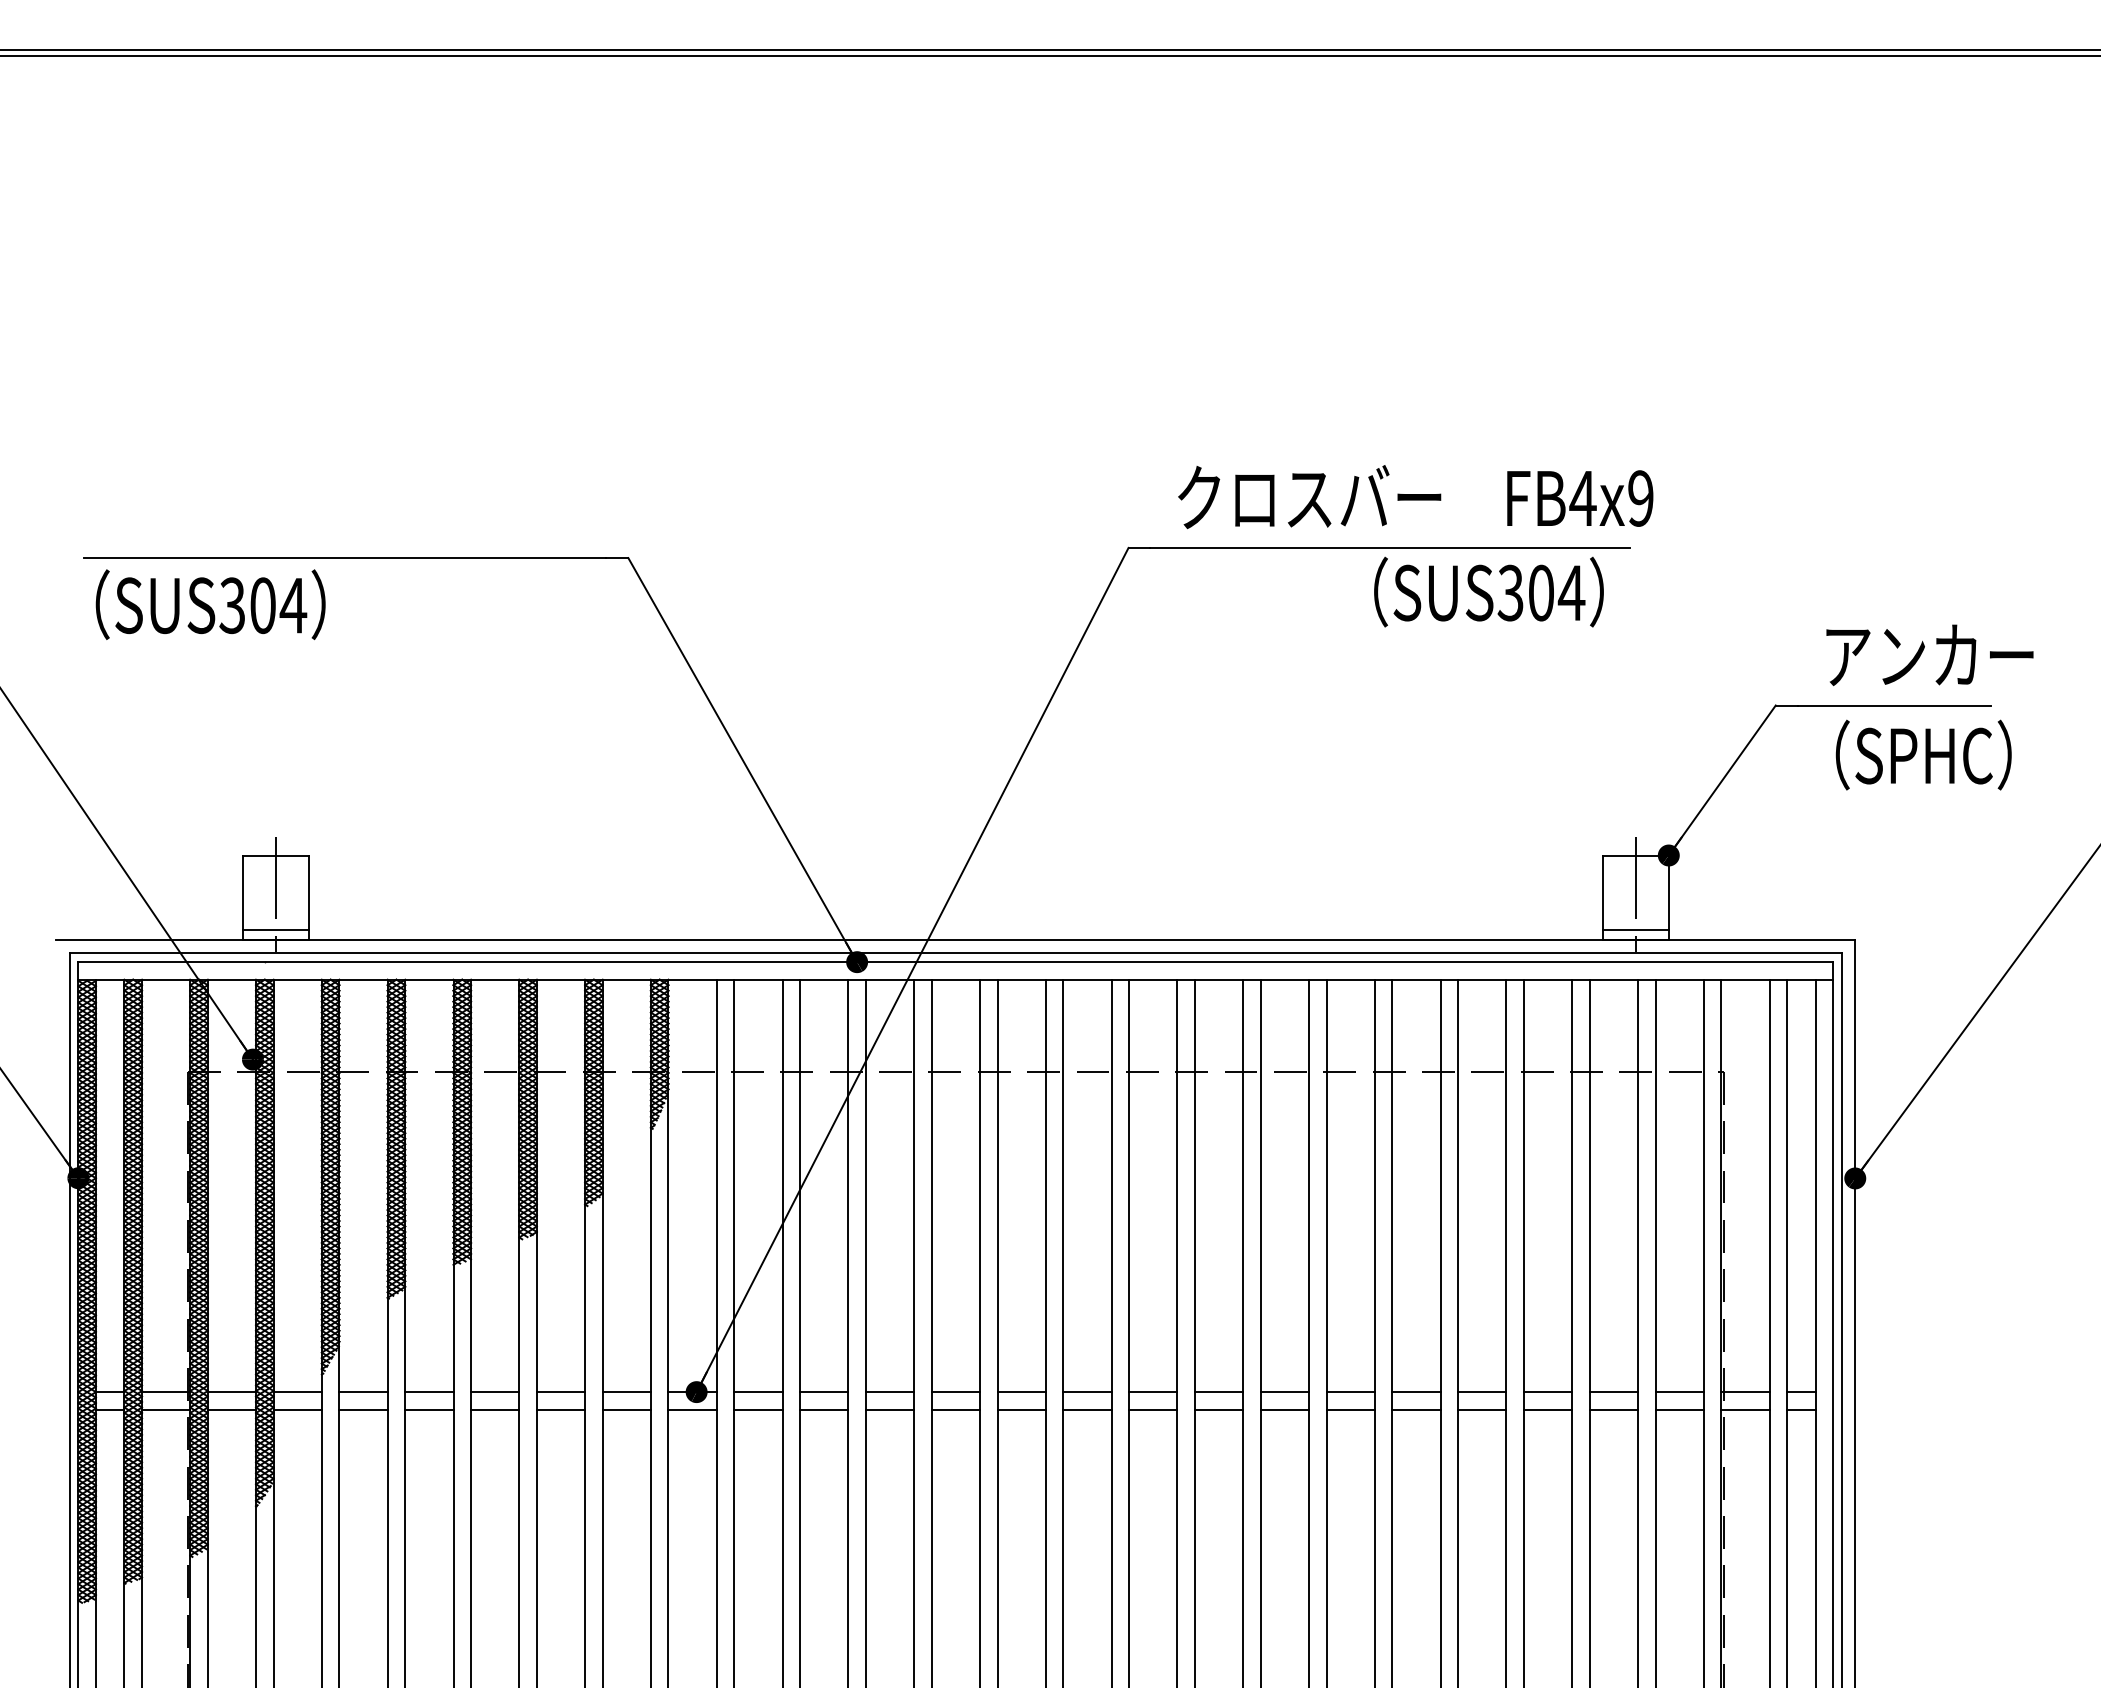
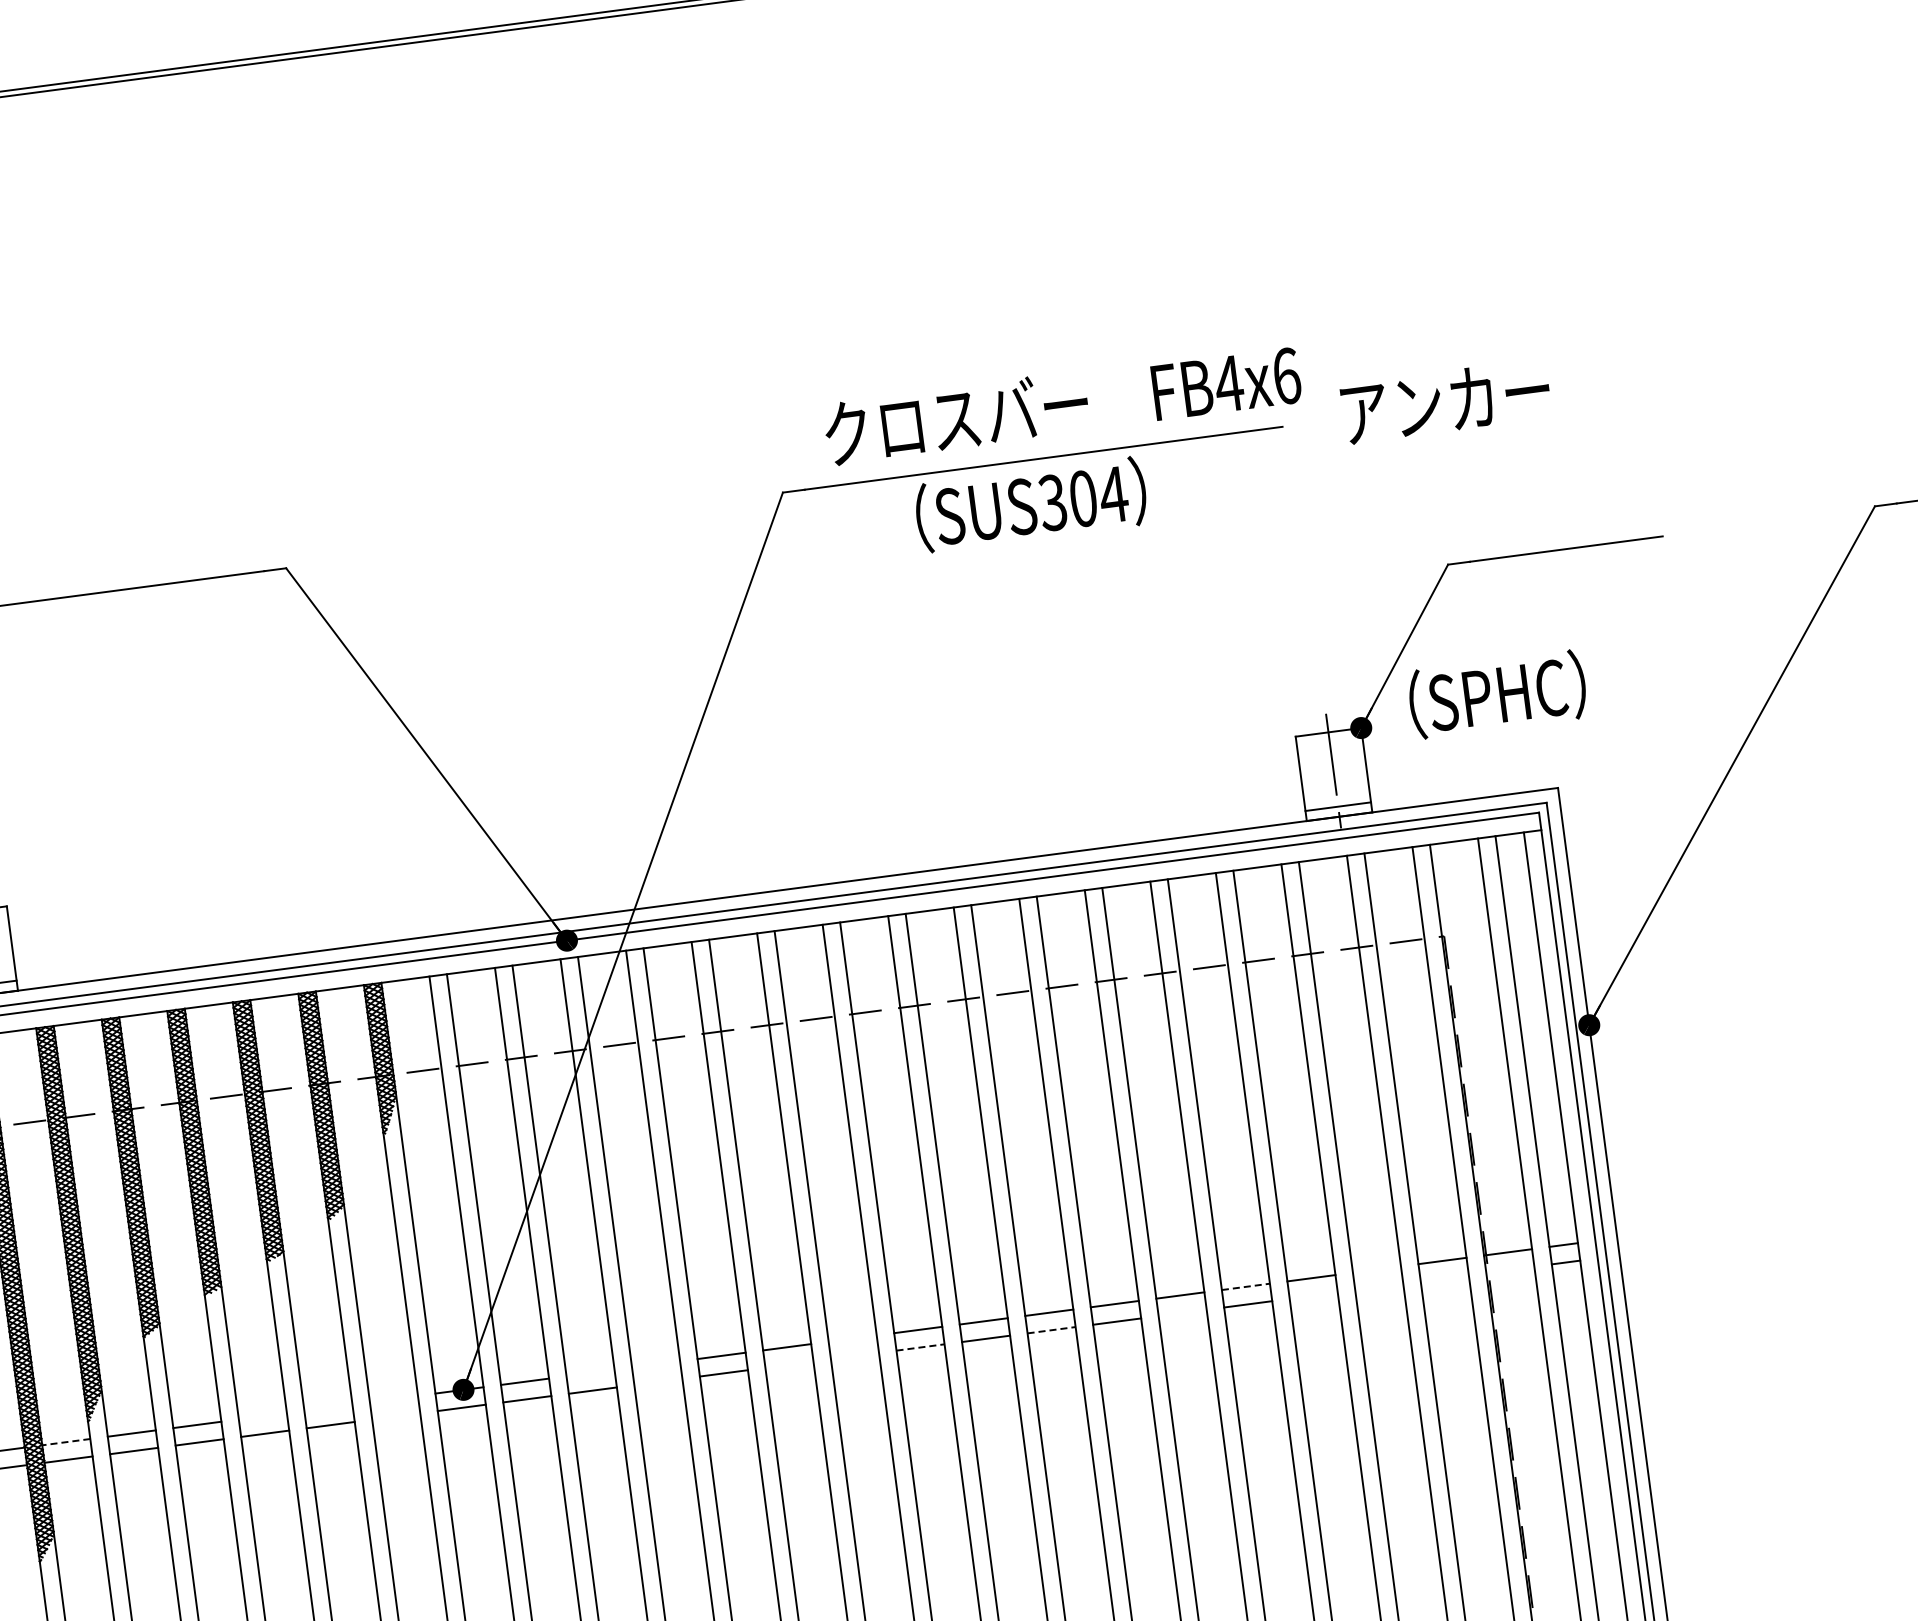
text: (1640, 498) -> (1286, 376), FB4x9 -> FB4x6
text: (1488, 591) -> (1030, 504), moved
text: (1929, 655) -> (1445, 401), moved
text: (1923, 754) -> (1497, 693), moved
line: (297, 1392) -> (66, 1442), solid -> dashed
line: (495, 1392) -> (263, 1416), removed
line: (560, 1392) -> (327, 1408), removed
line: (626, 1392) -> (393, 1399), removed
line: (824, 1392) -> (590, 1373), removed
line: (889, 1392) -> (655, 1364), removed
line: (1087, 1392) -> (852, 1339), removed
line: (1482, 1392) -> (1246, 1287), solid -> dashed
line: (1613, 1392) -> (1376, 1270), removed
line: (626, 1409) -> (395, 1416), removed
line: (889, 1409) -> (657, 1381), removed
line: (1021, 1409) -> (789, 1364), removed
line: (1087, 1409) -> (855, 1355), removed
line: (1153, 1409) -> (920, 1347), solid -> dashed
line: (1285, 1409) -> (1052, 1329), solid -> dashed
line: (1416, 1409) -> (1182, 1312), removed
line: (1548, 1409) -> (1314, 1295), removed
line: (1613, 1409) -> (1378, 1286), removed
line: (1679, 1409) -> (1444, 1278), removed
line: (1745, 1409) -> (1510, 1269), removed

